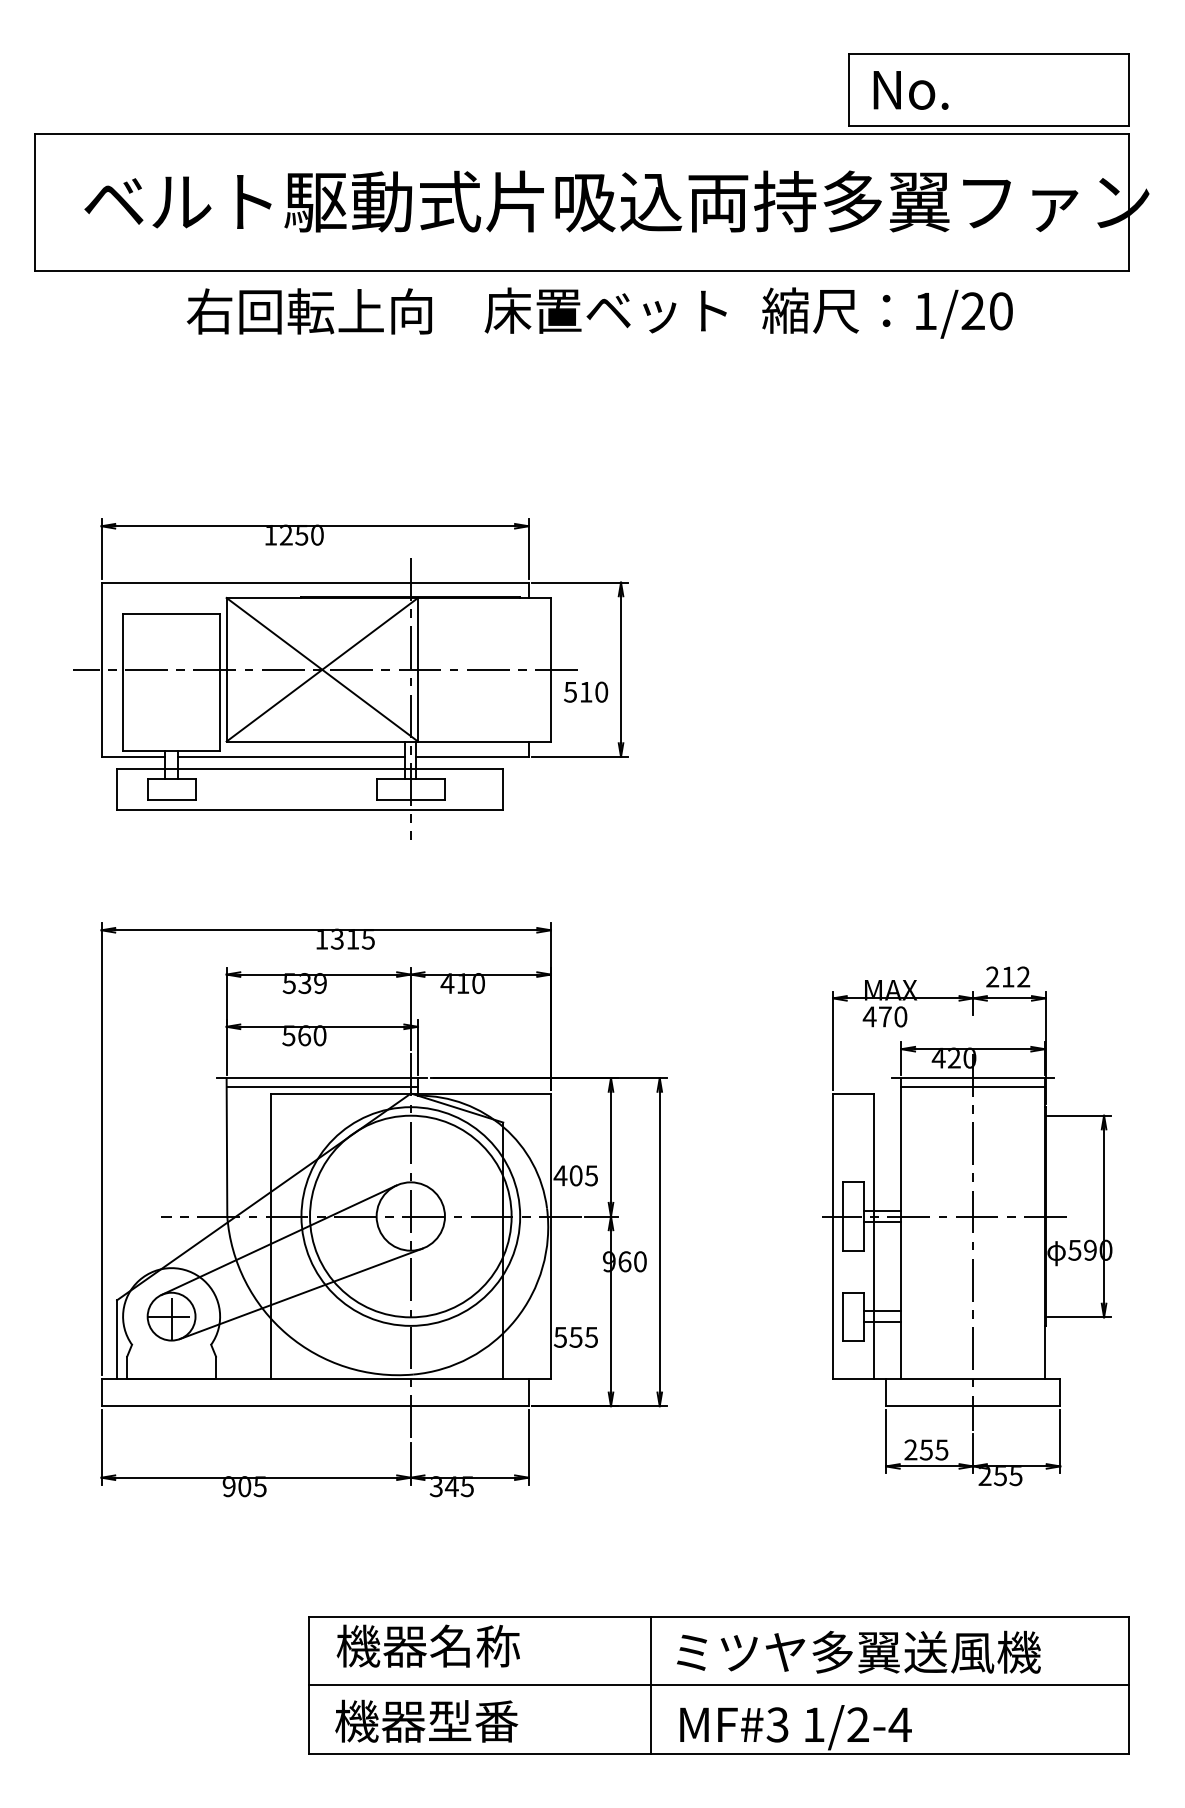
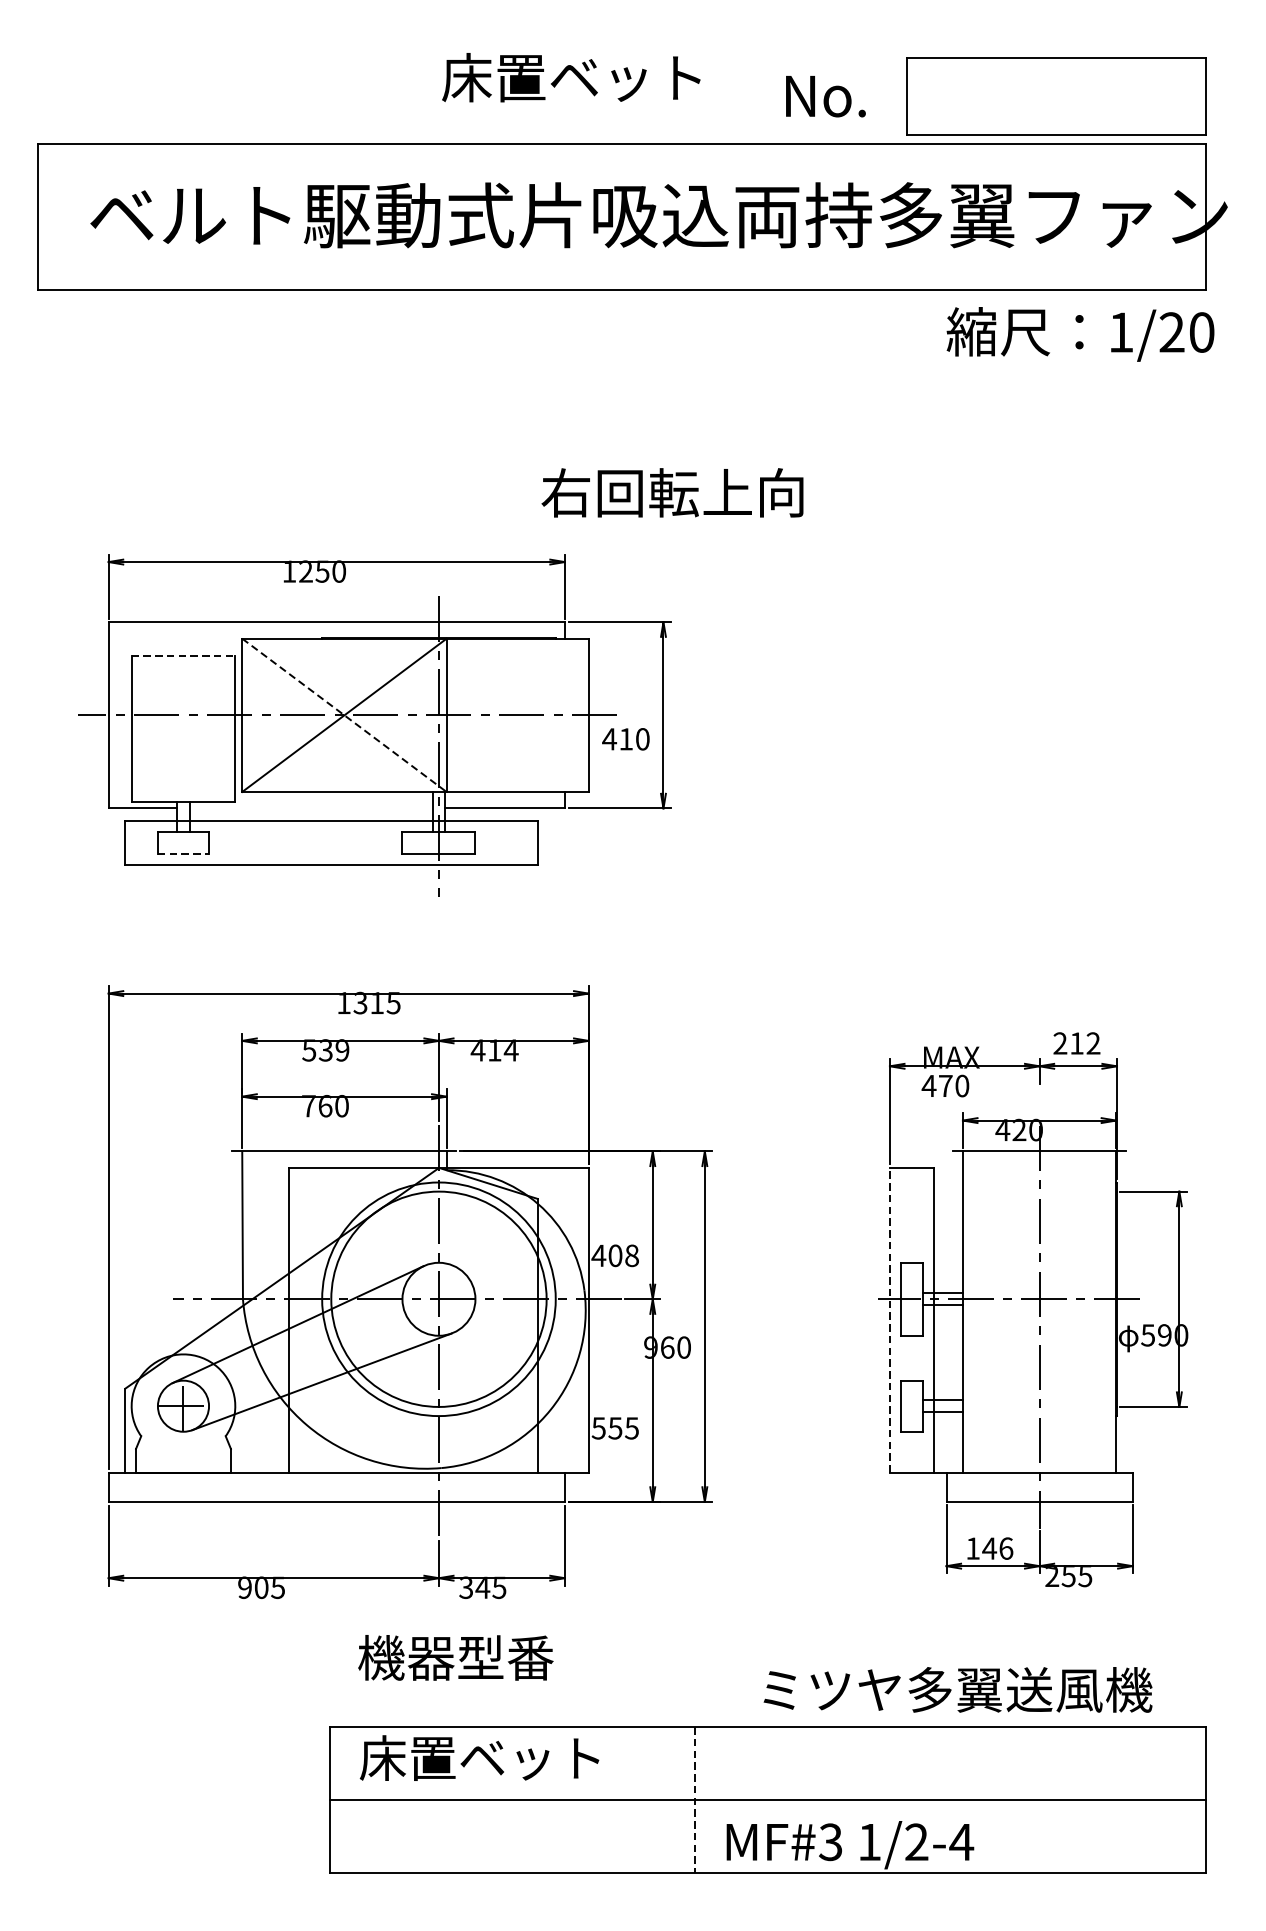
text: (910, 90) -> (825, 96), moved
text: (605, 310) -> (571, 77), moved
text: (308, 311) -> (671, 492), moved
text: (887, 312) -> (1080, 333), moved
line: (171, 613) -> (183, 655), solid -> dashed
line: (322, 669) -> (344, 715), solid -> dashed
text: (570, 692) -> (609, 739), 510 -> 410
line: (291, 756) -> (311, 807), removed
line: (171, 799) -> (183, 853), solid -> dashed
text: (478, 983) -> (511, 1050), 410 -> 414
text: (288, 1035) -> (308, 1105), 560 -> 760
line: (322, 1086) -> (344, 1160), removed
line: (972, 1086) -> (1038, 1160), removed
text: (591, 1175) -> (631, 1255), 405 -> 408
line: (833, 1236) -> (890, 1320), solid -> dashed
text: (926, 1449) -> (989, 1548), 255 -> 146
text: (448, 1645) -> (479, 1757), 機器名称 -> 床置ベット
text: (858, 1651) -> (957, 1689), moved
line: (650, 1685) -> (694, 1800), solid -> dashed
text: (426, 1720) -> (455, 1657), moved

